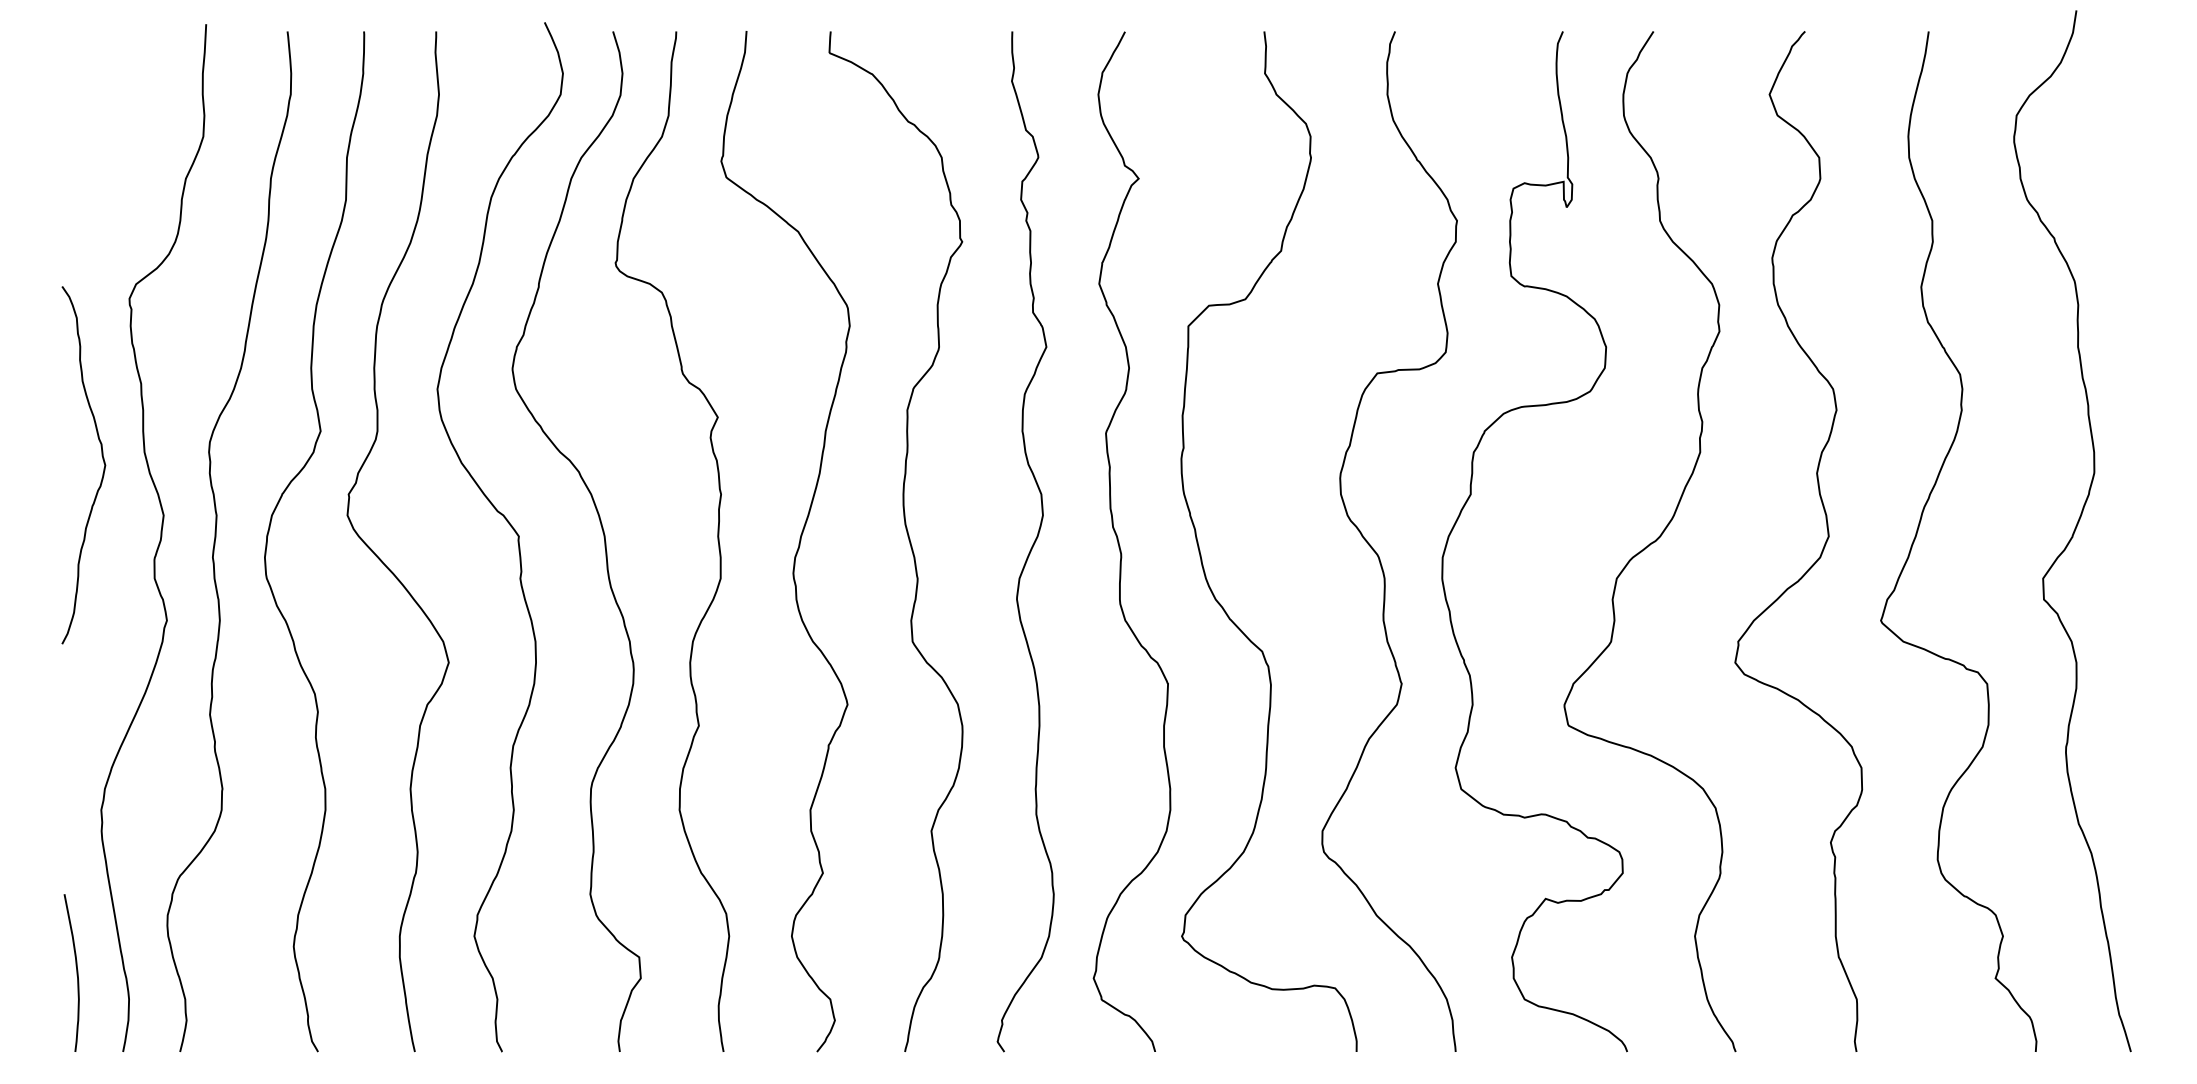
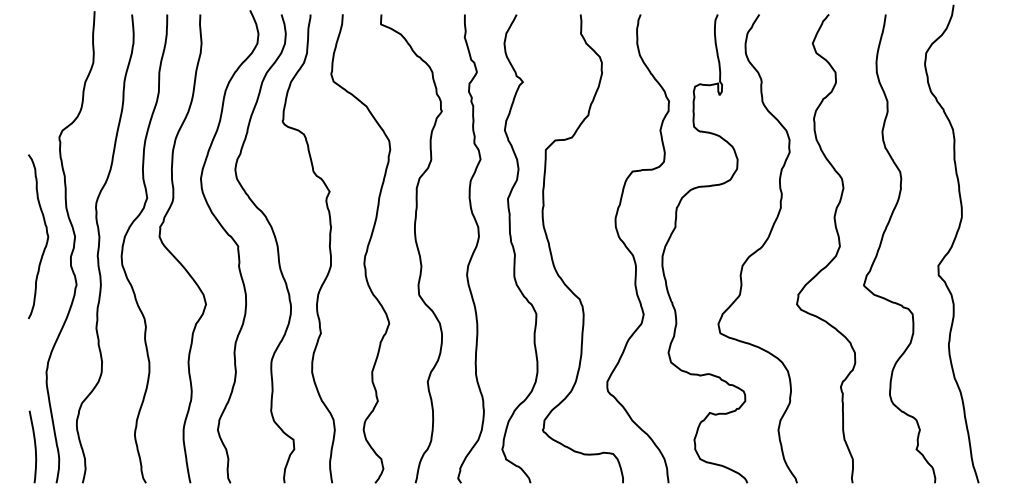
curve: (101, 460) -> (46, 234), moved

